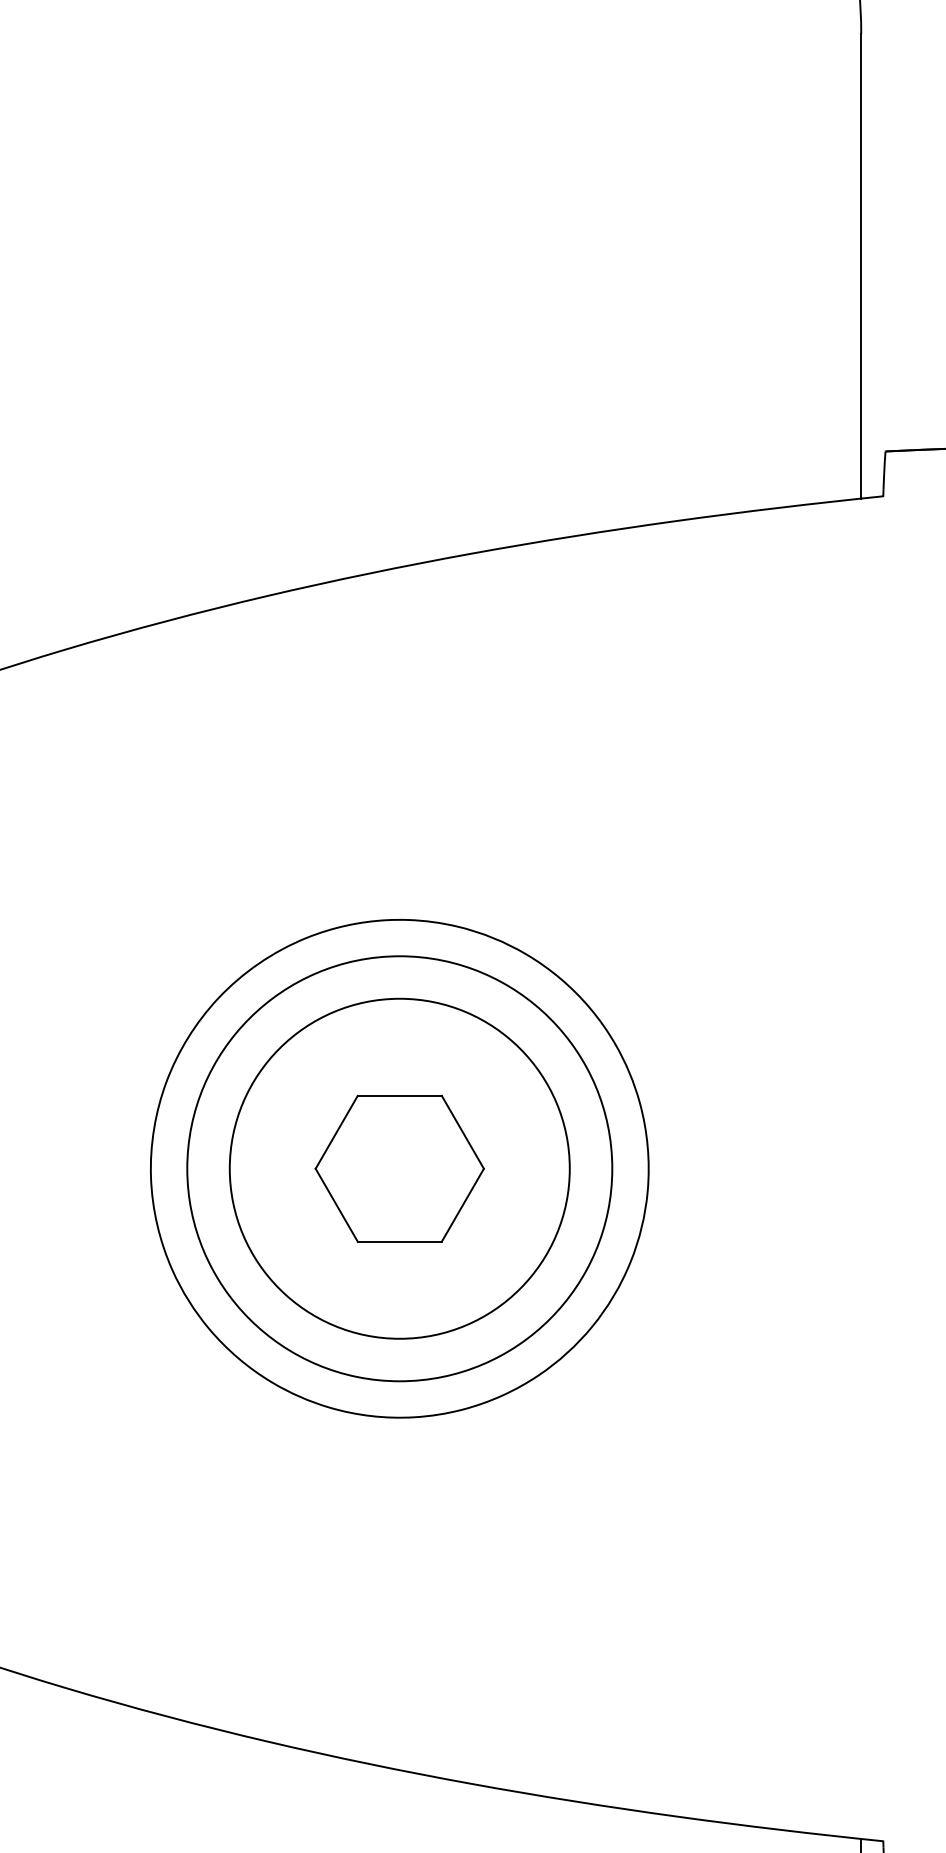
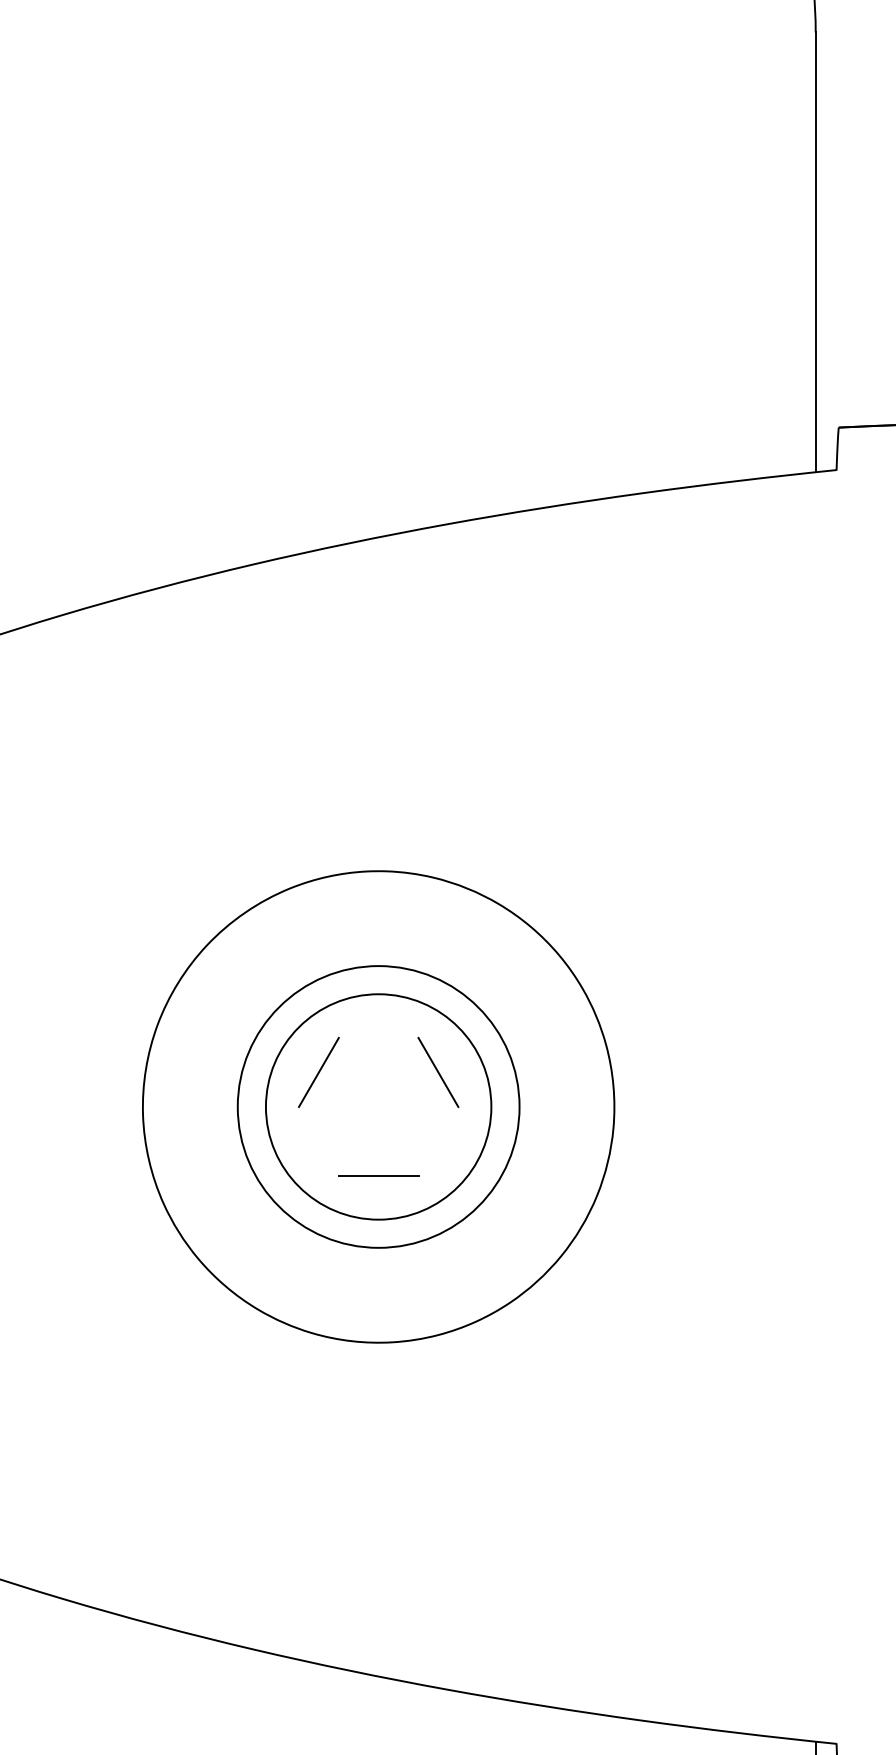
line: (399, 1095) -> (378, 1037), removed
circle: (399, 1168) -> (378, 1106), size x0.7
circle: (399, 1168) -> (378, 1106), size x0.7
line: (336, 1204) -> (318, 1140), removed
line: (462, 1204) -> (438, 1140), removed

